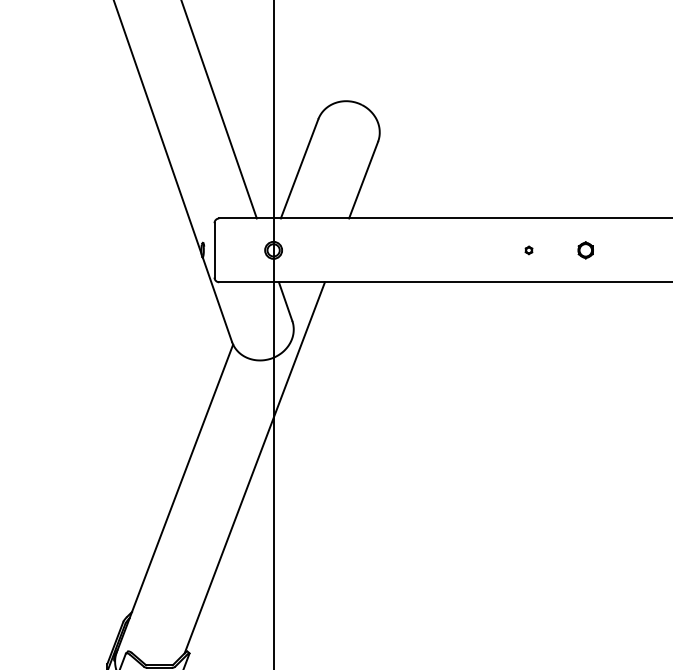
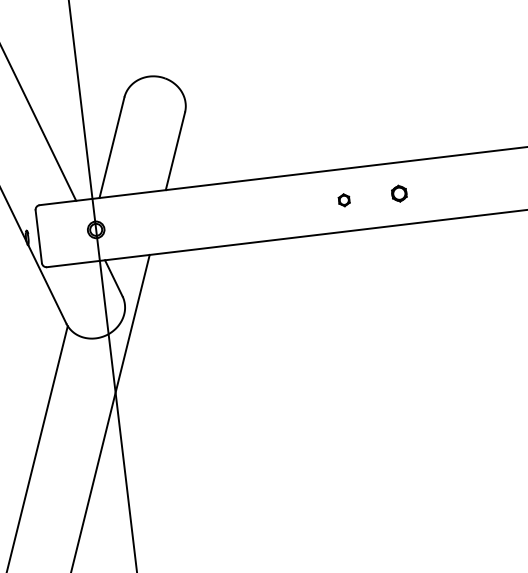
part: (528, 250) -> (343, 200), size x1.67

